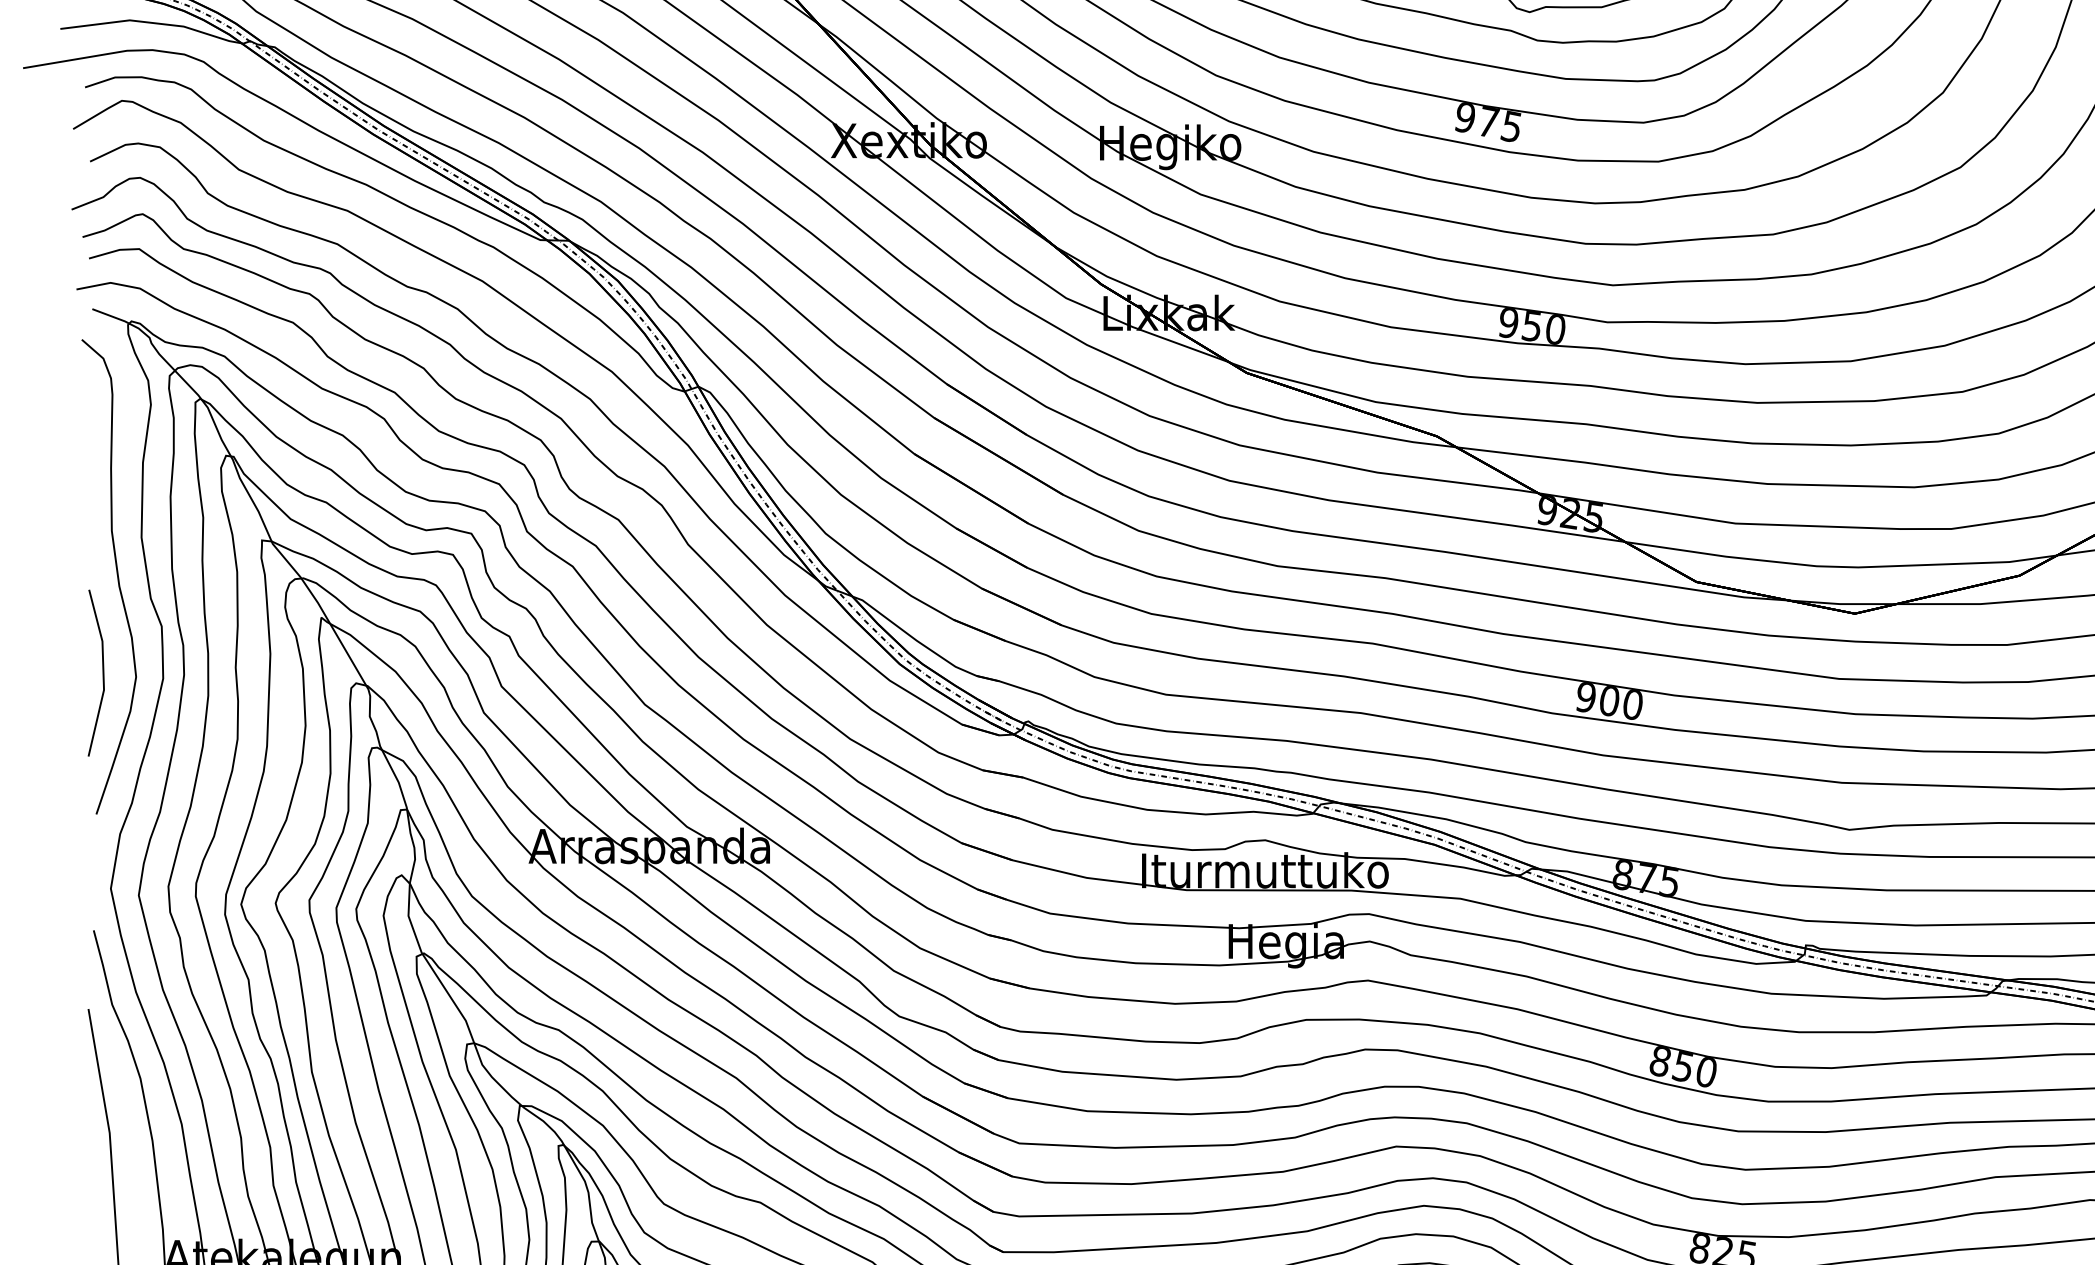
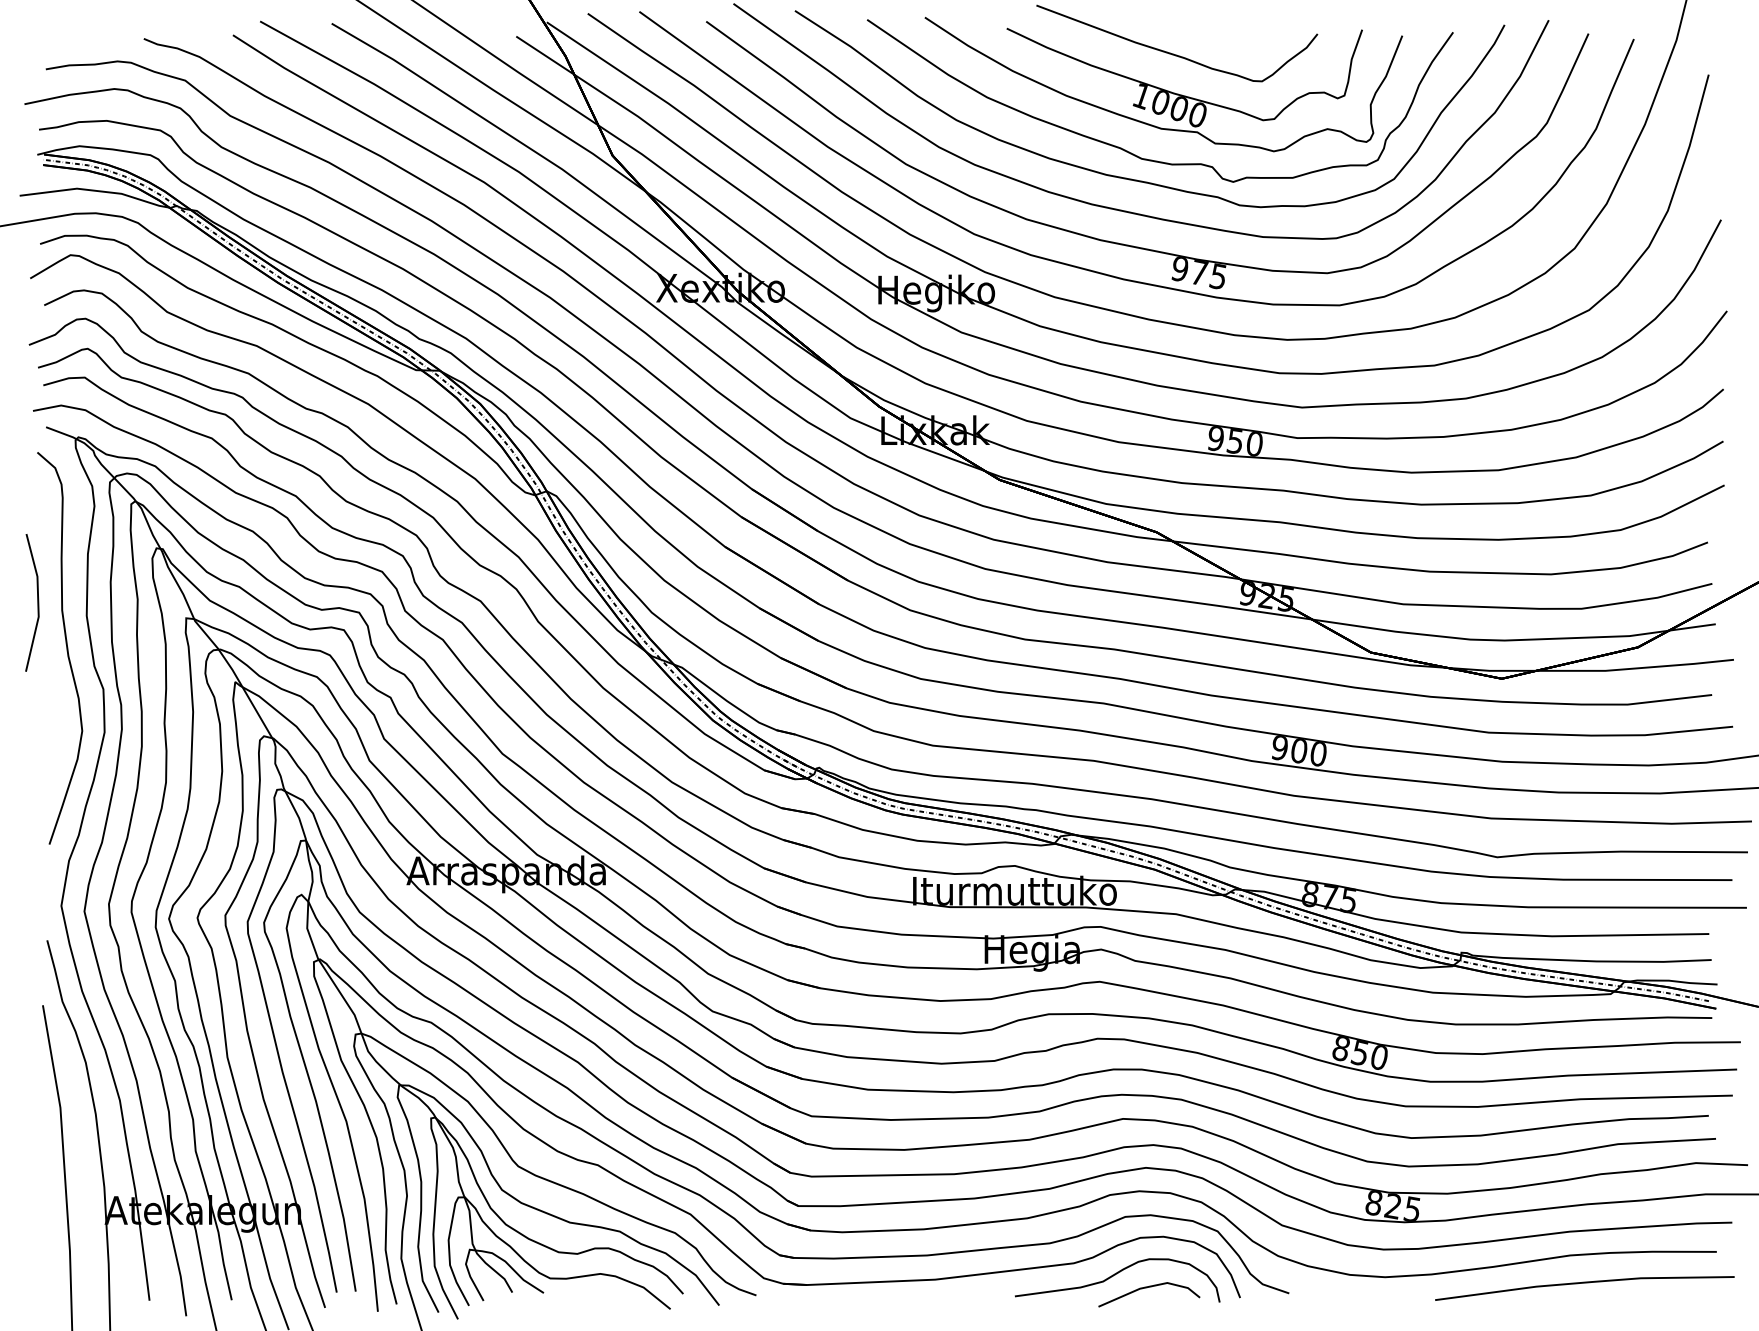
line: (102, 672) -> (37, 602), moved

